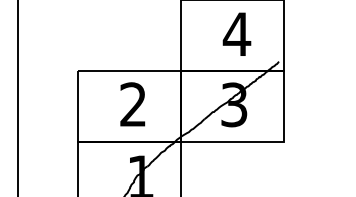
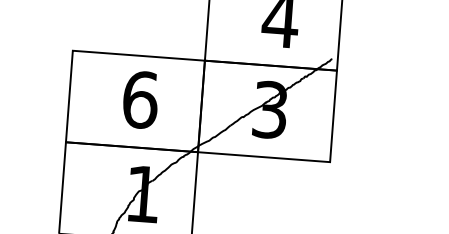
text: (133, 104) -> (140, 99), 2 -> 6

